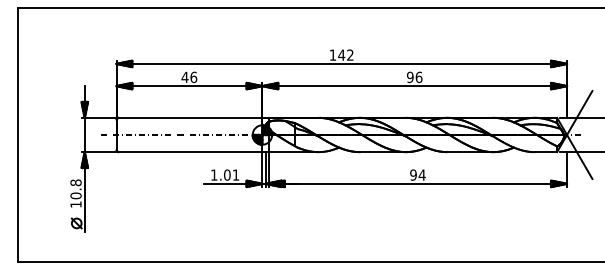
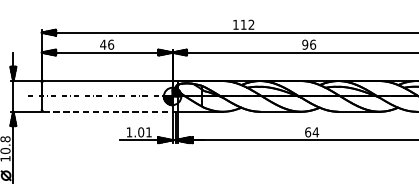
text: (341, 54) -> (243, 24), 142 -> 112
line: (190, 152) -> (108, 112), solid -> dashed
text: (413, 174) -> (308, 131), 94 -> 64

